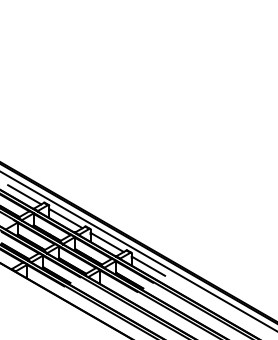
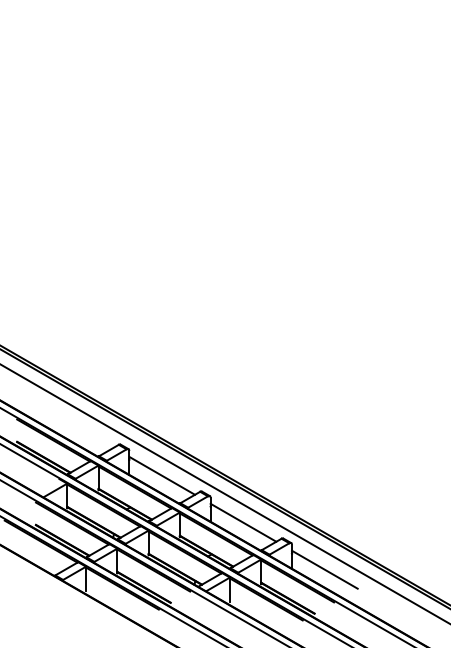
line: (24, 194) -> (80, 428), removed

